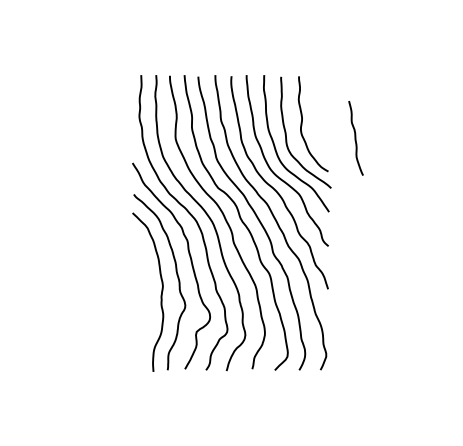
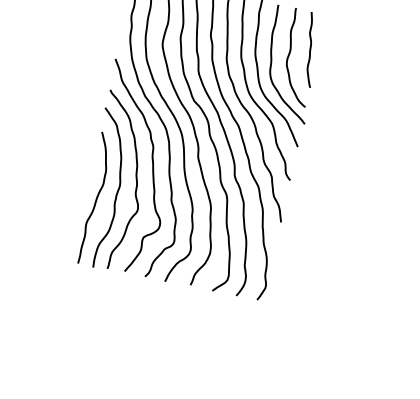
curve: (355, 138) -> (310, 49), moved
curve: (141, 304) -> (95, 199), added

